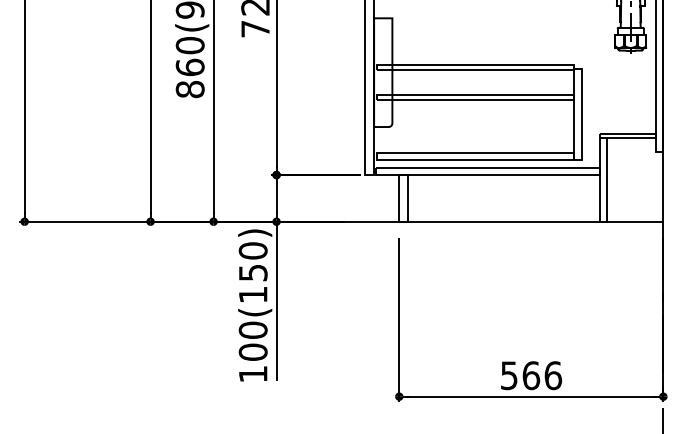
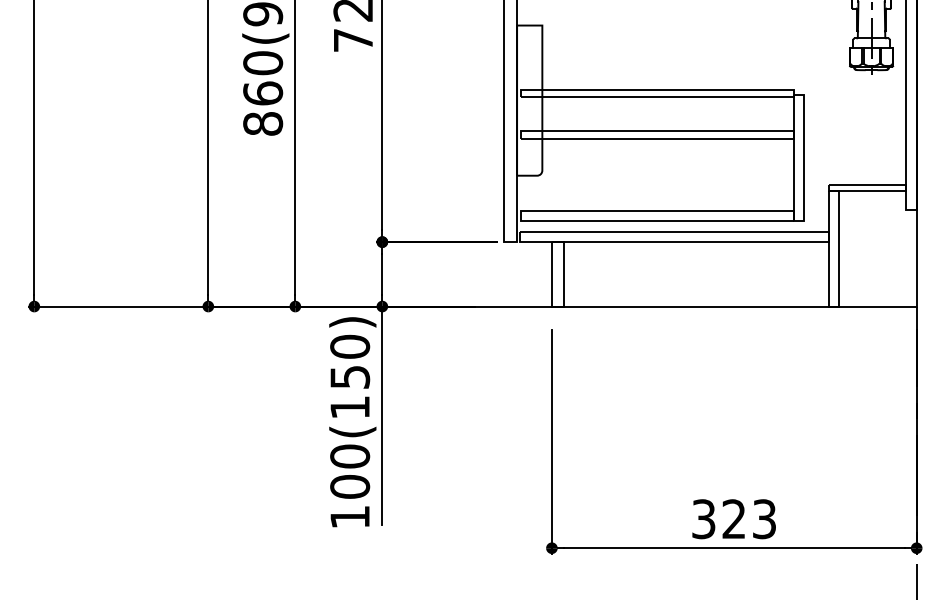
text: (531, 375) -> (734, 519), 566 -> 323

